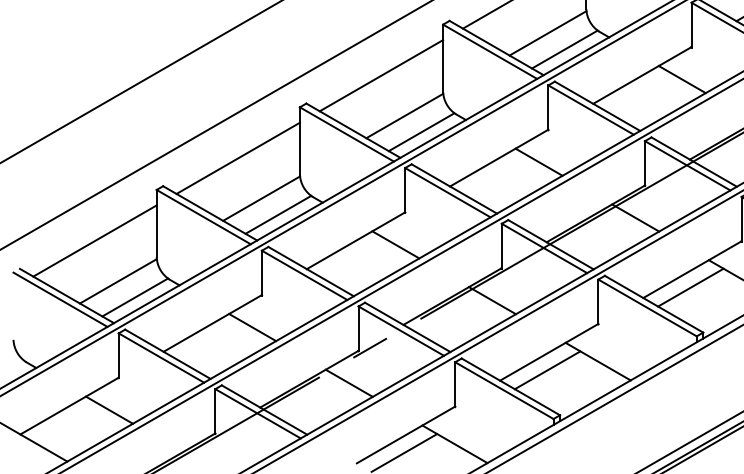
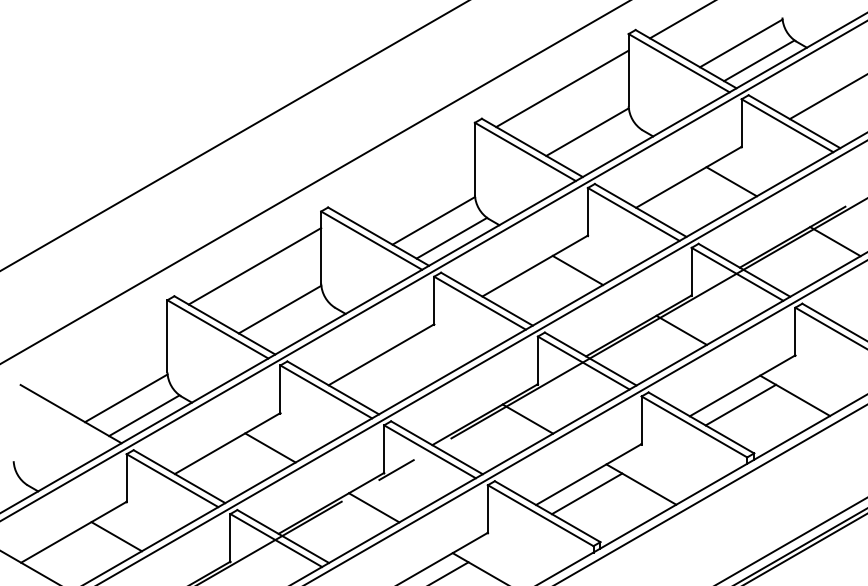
line: (564, 49) -> (605, 149), removed
line: (381, 75) -> (408, 177), removed
line: (277, 214) -> (297, 326), removed
line: (95, 240) -> (101, 354), removed
line: (395, 244) -> (423, 358), removed
line: (59, 299) -> (63, 417), removed

